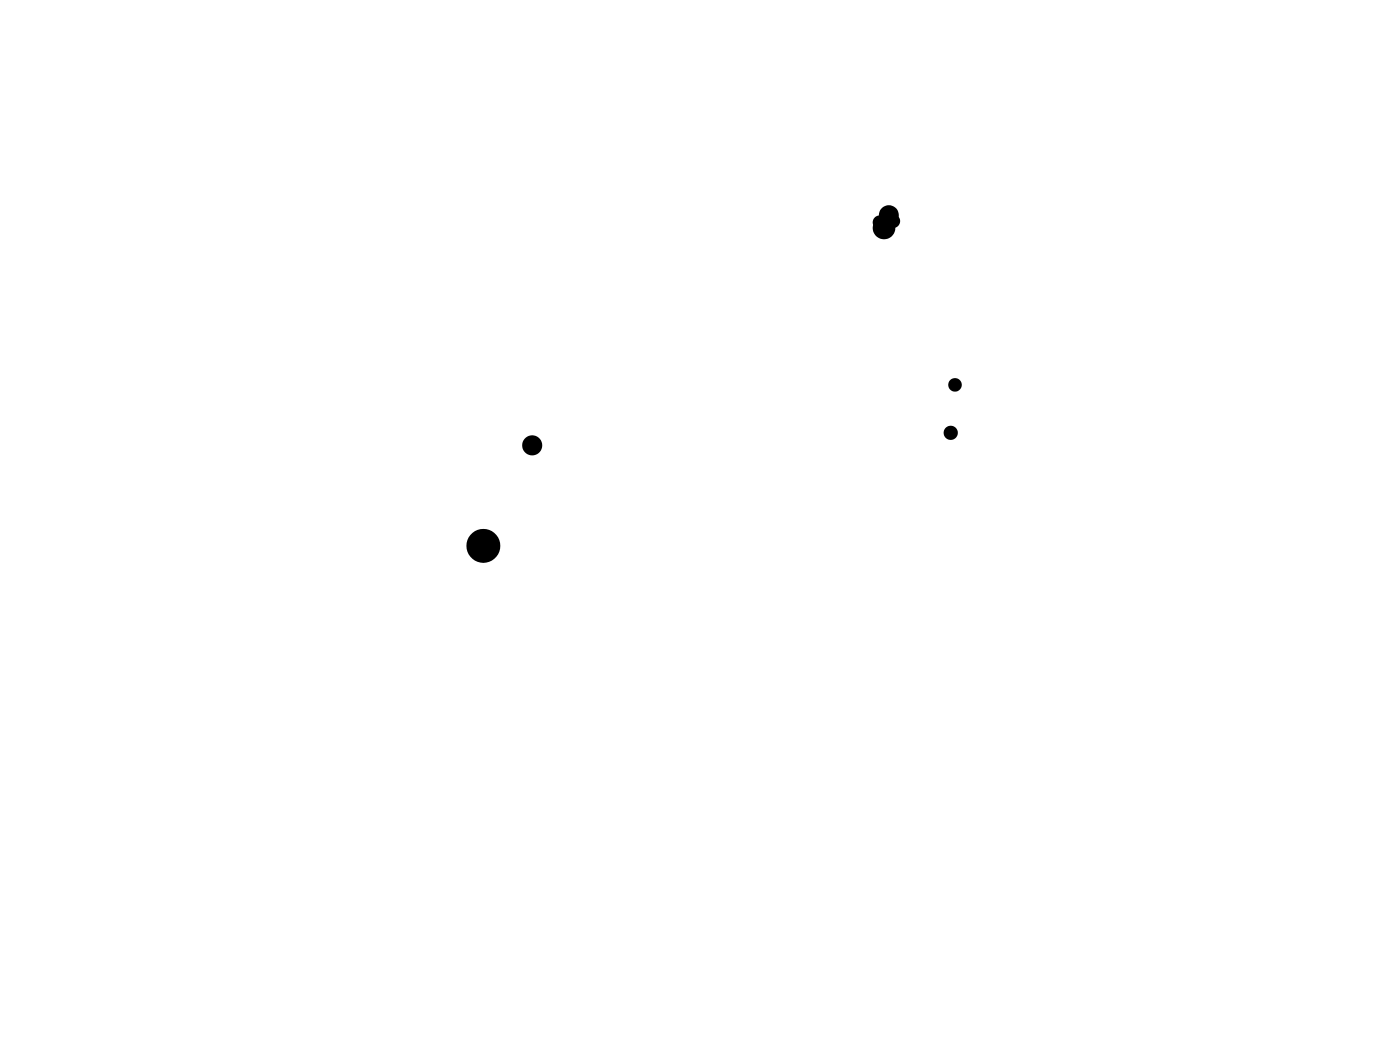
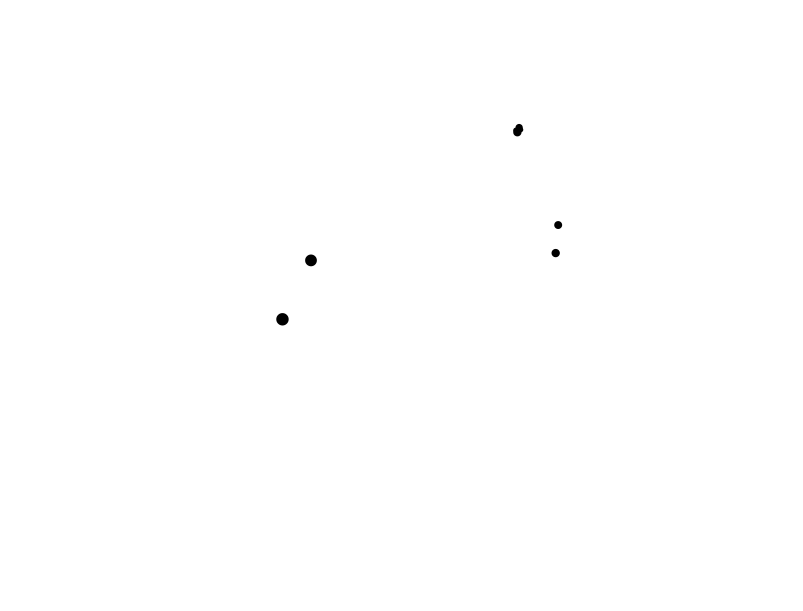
part: (887, 223) -> (518, 130), size x0.62
part: (483, 546) -> (282, 319), size x0.62

